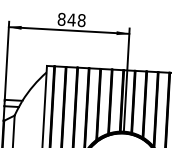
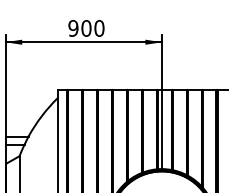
text: (71, 20) -> (86, 28), 848 -> 900

